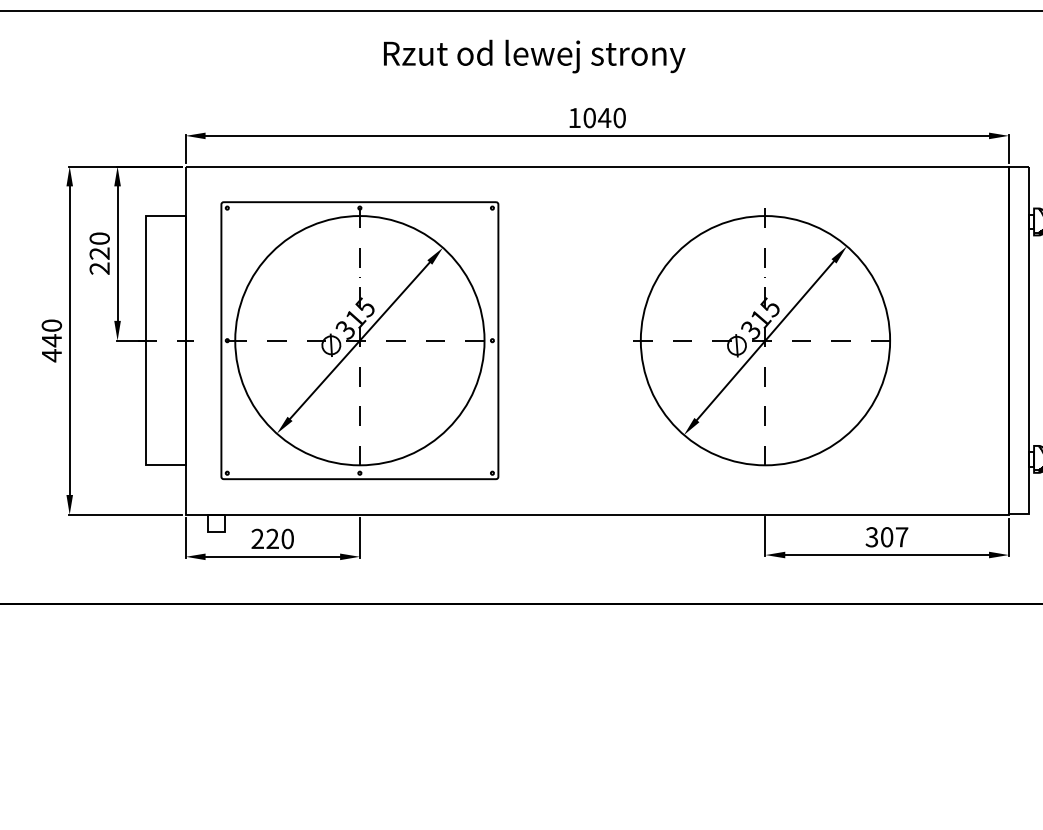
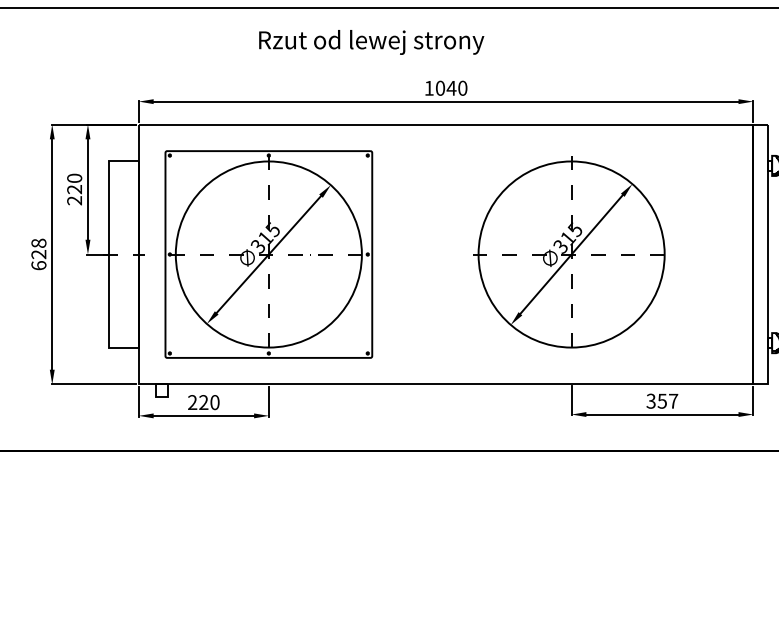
text: (534, 56) -> (371, 42), moved
text: (51, 340) -> (38, 254), 440 -> 628
text: (886, 537) -> (661, 401), 307 -> 357

